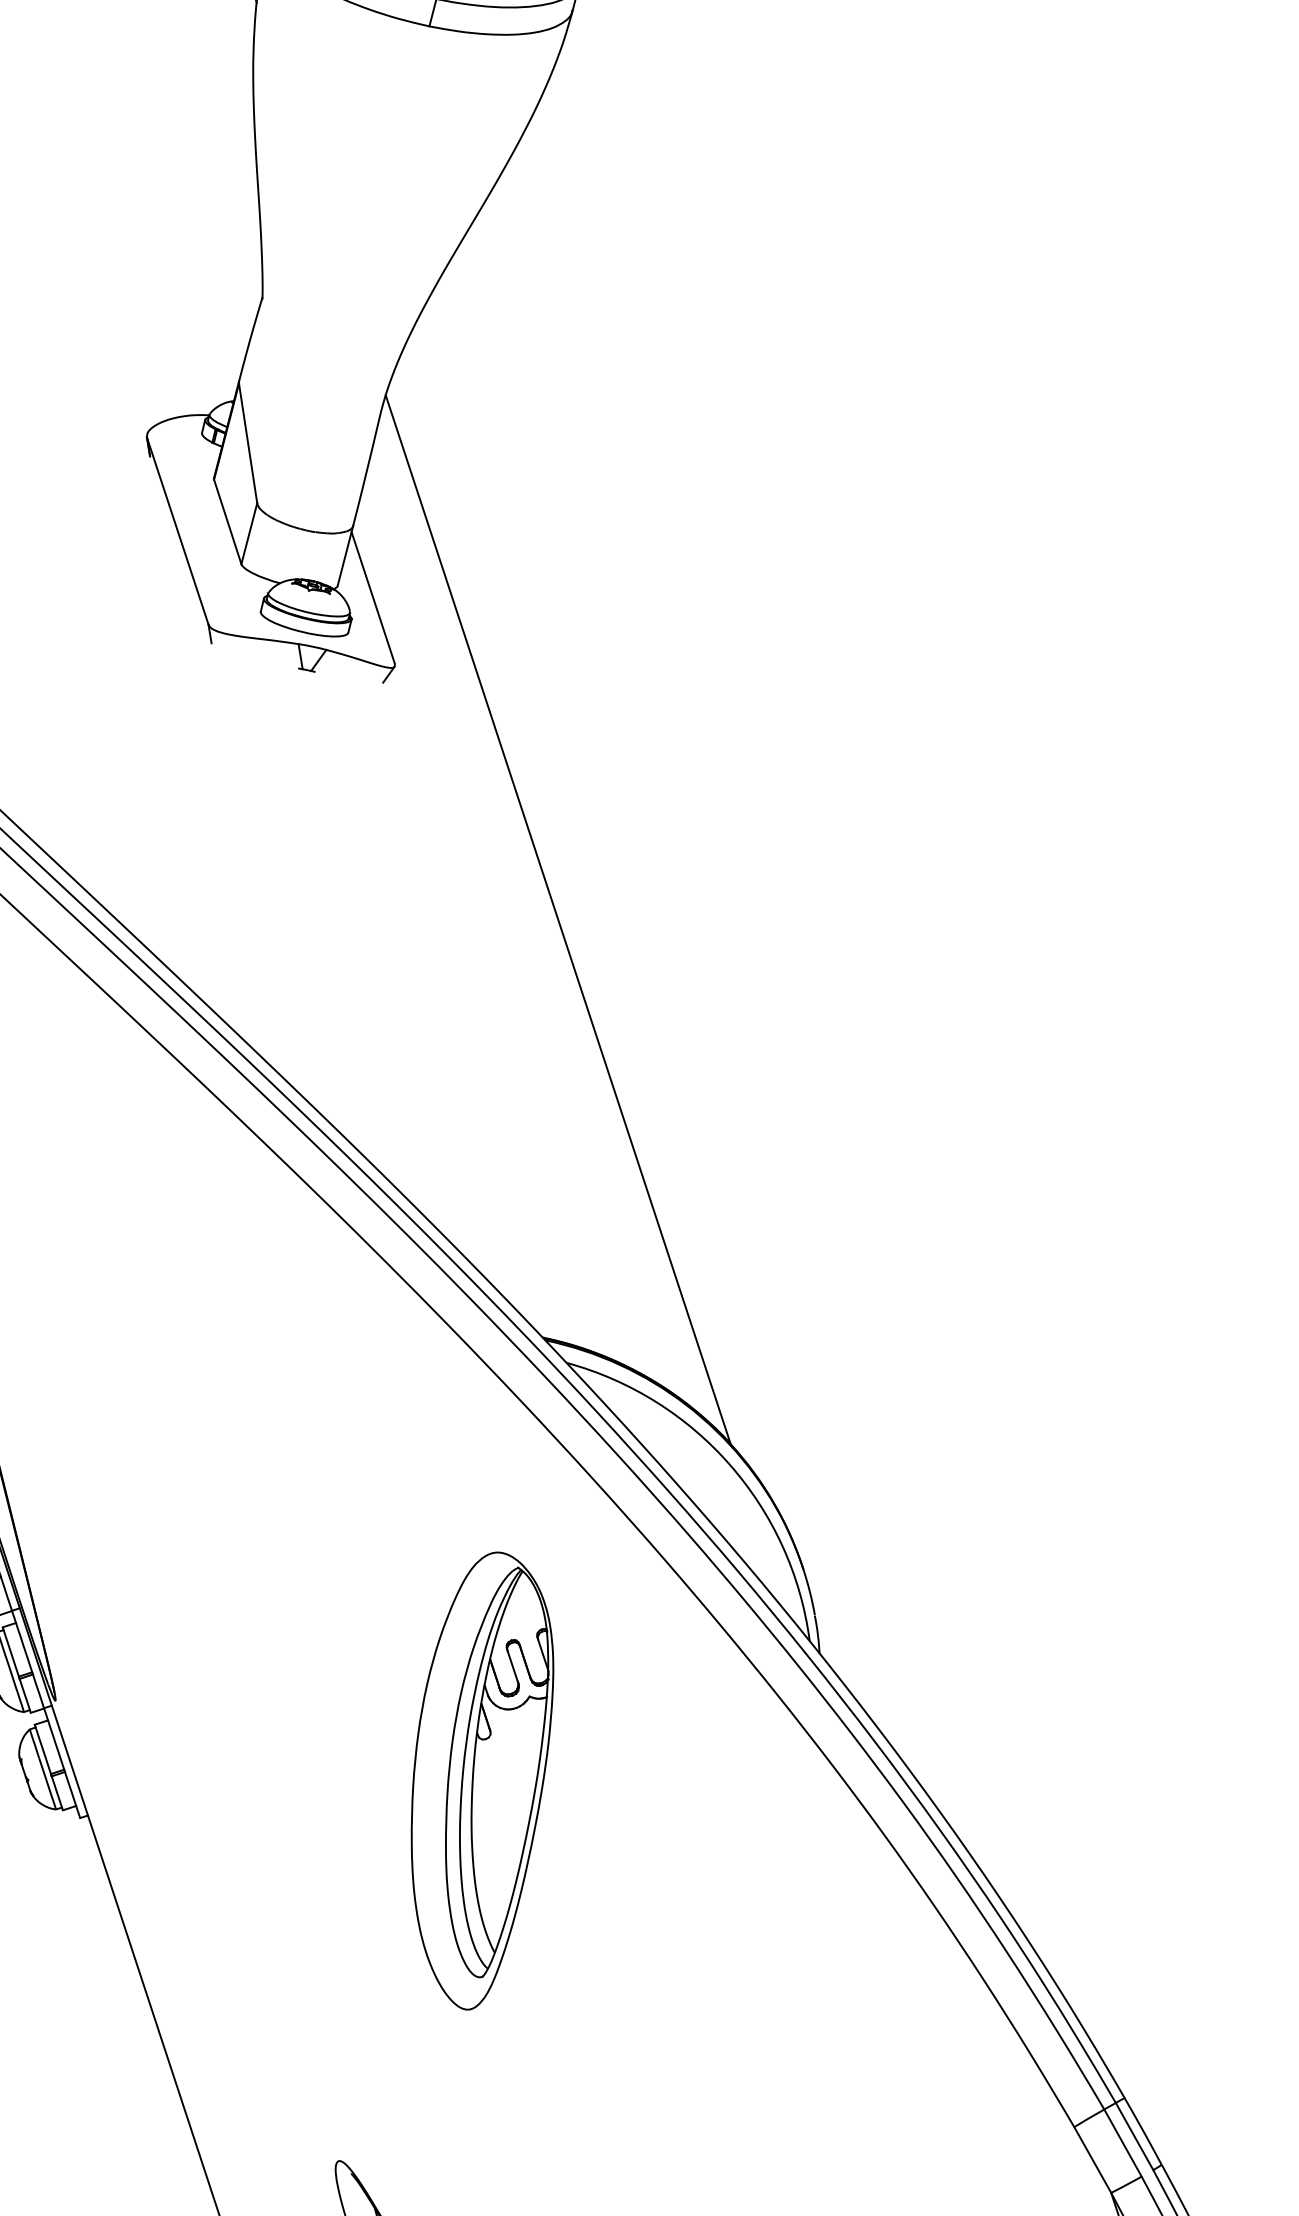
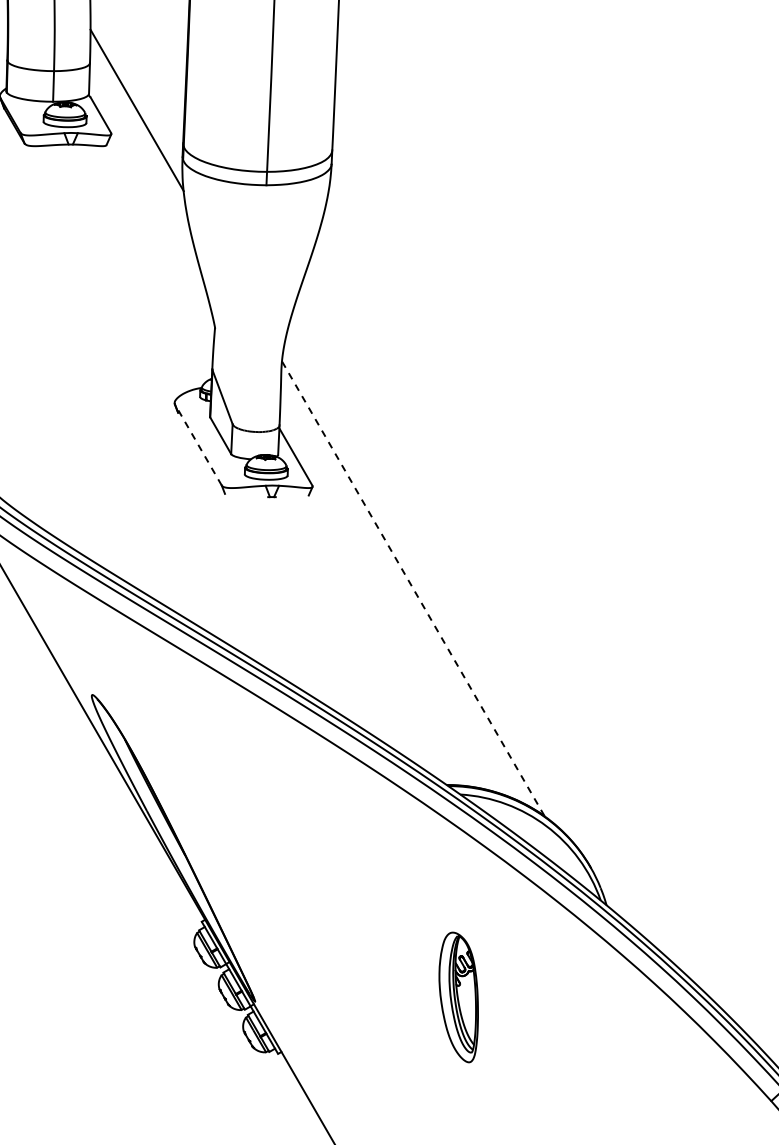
line: (178, 530) -> (198, 444), solid -> dashed
line: (558, 918) -> (413, 588), solid -> dashed
part: (475, 1779) -> (458, 997), size x0.6

